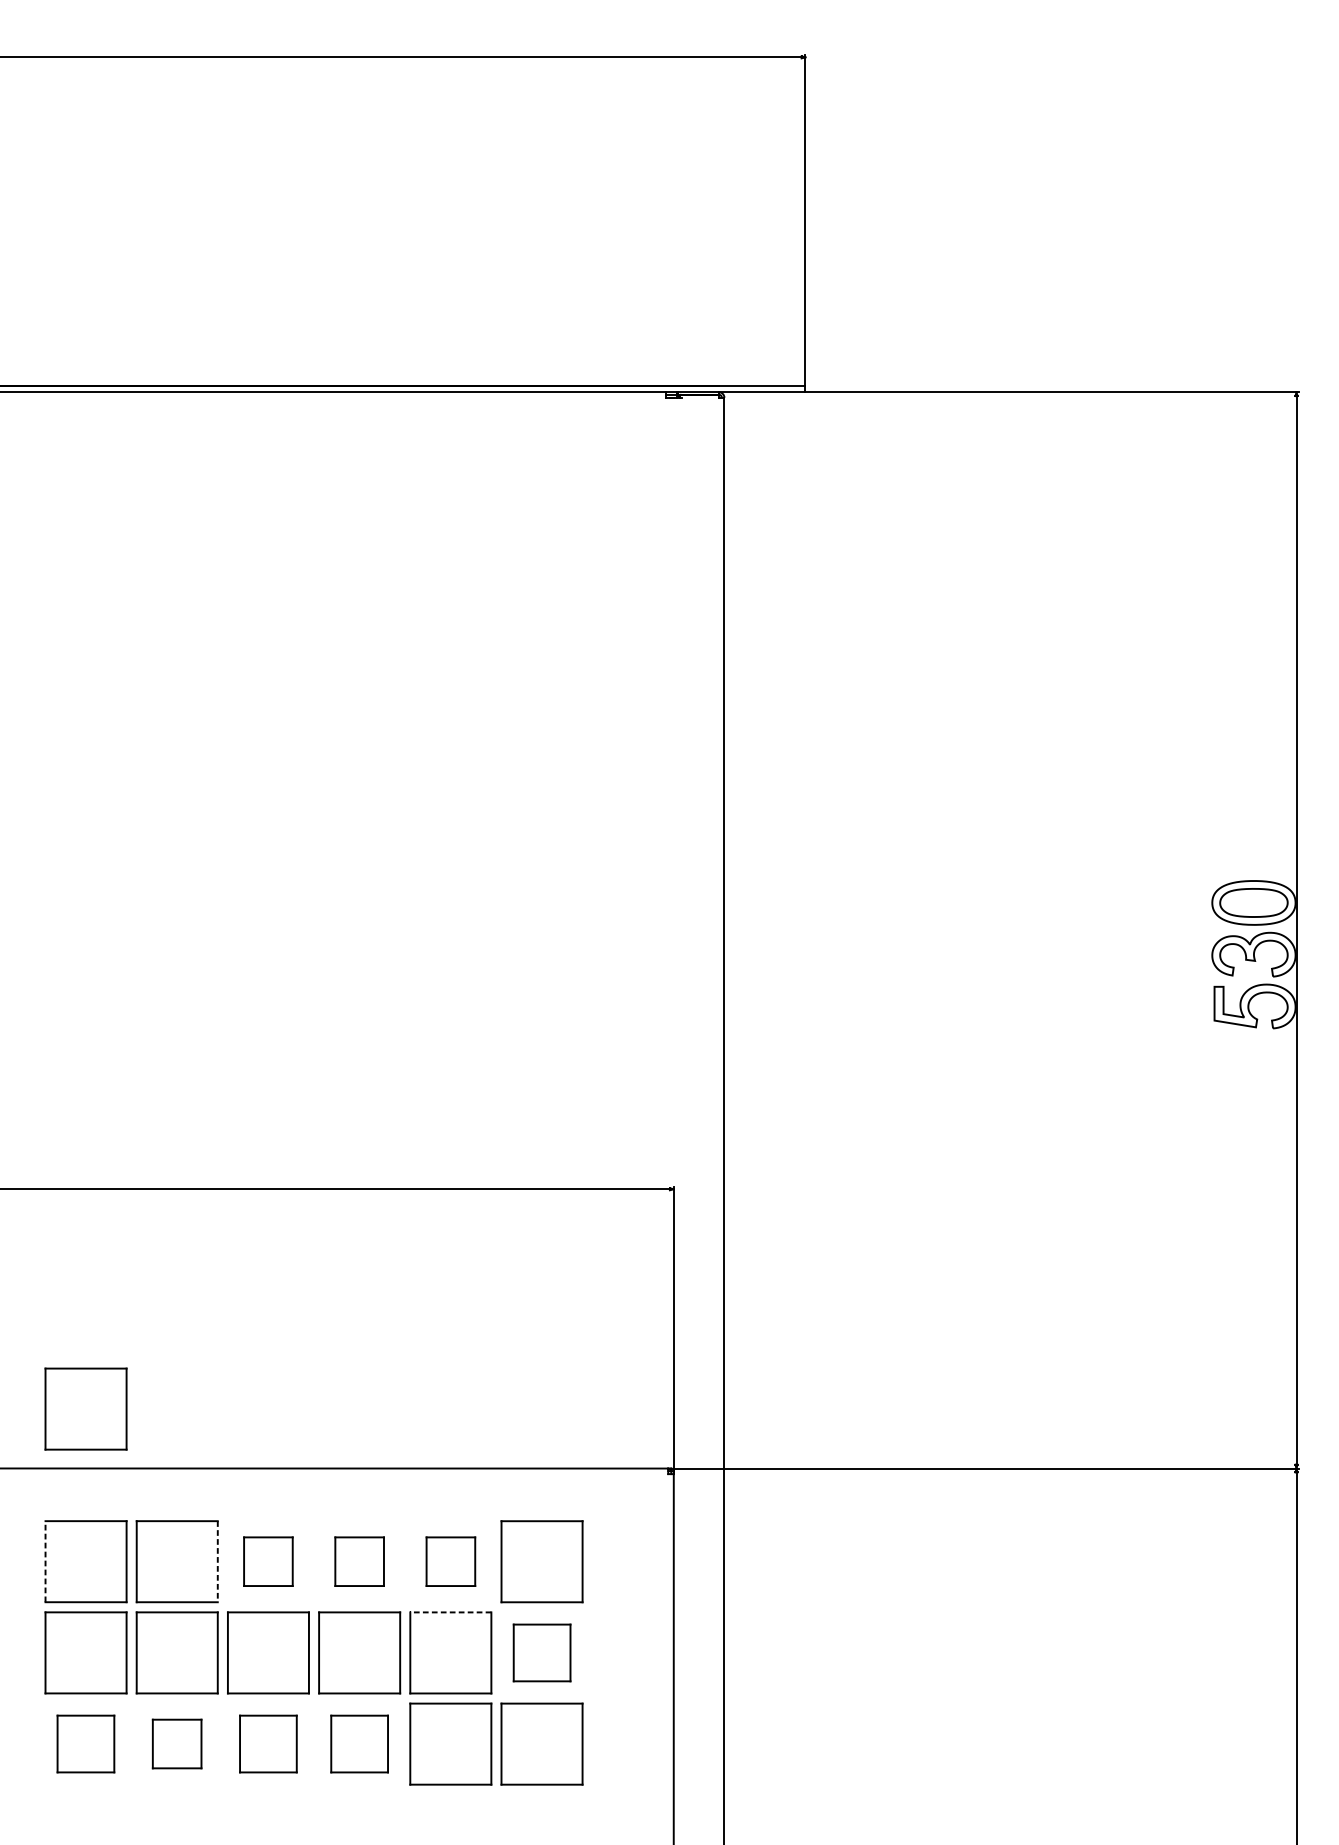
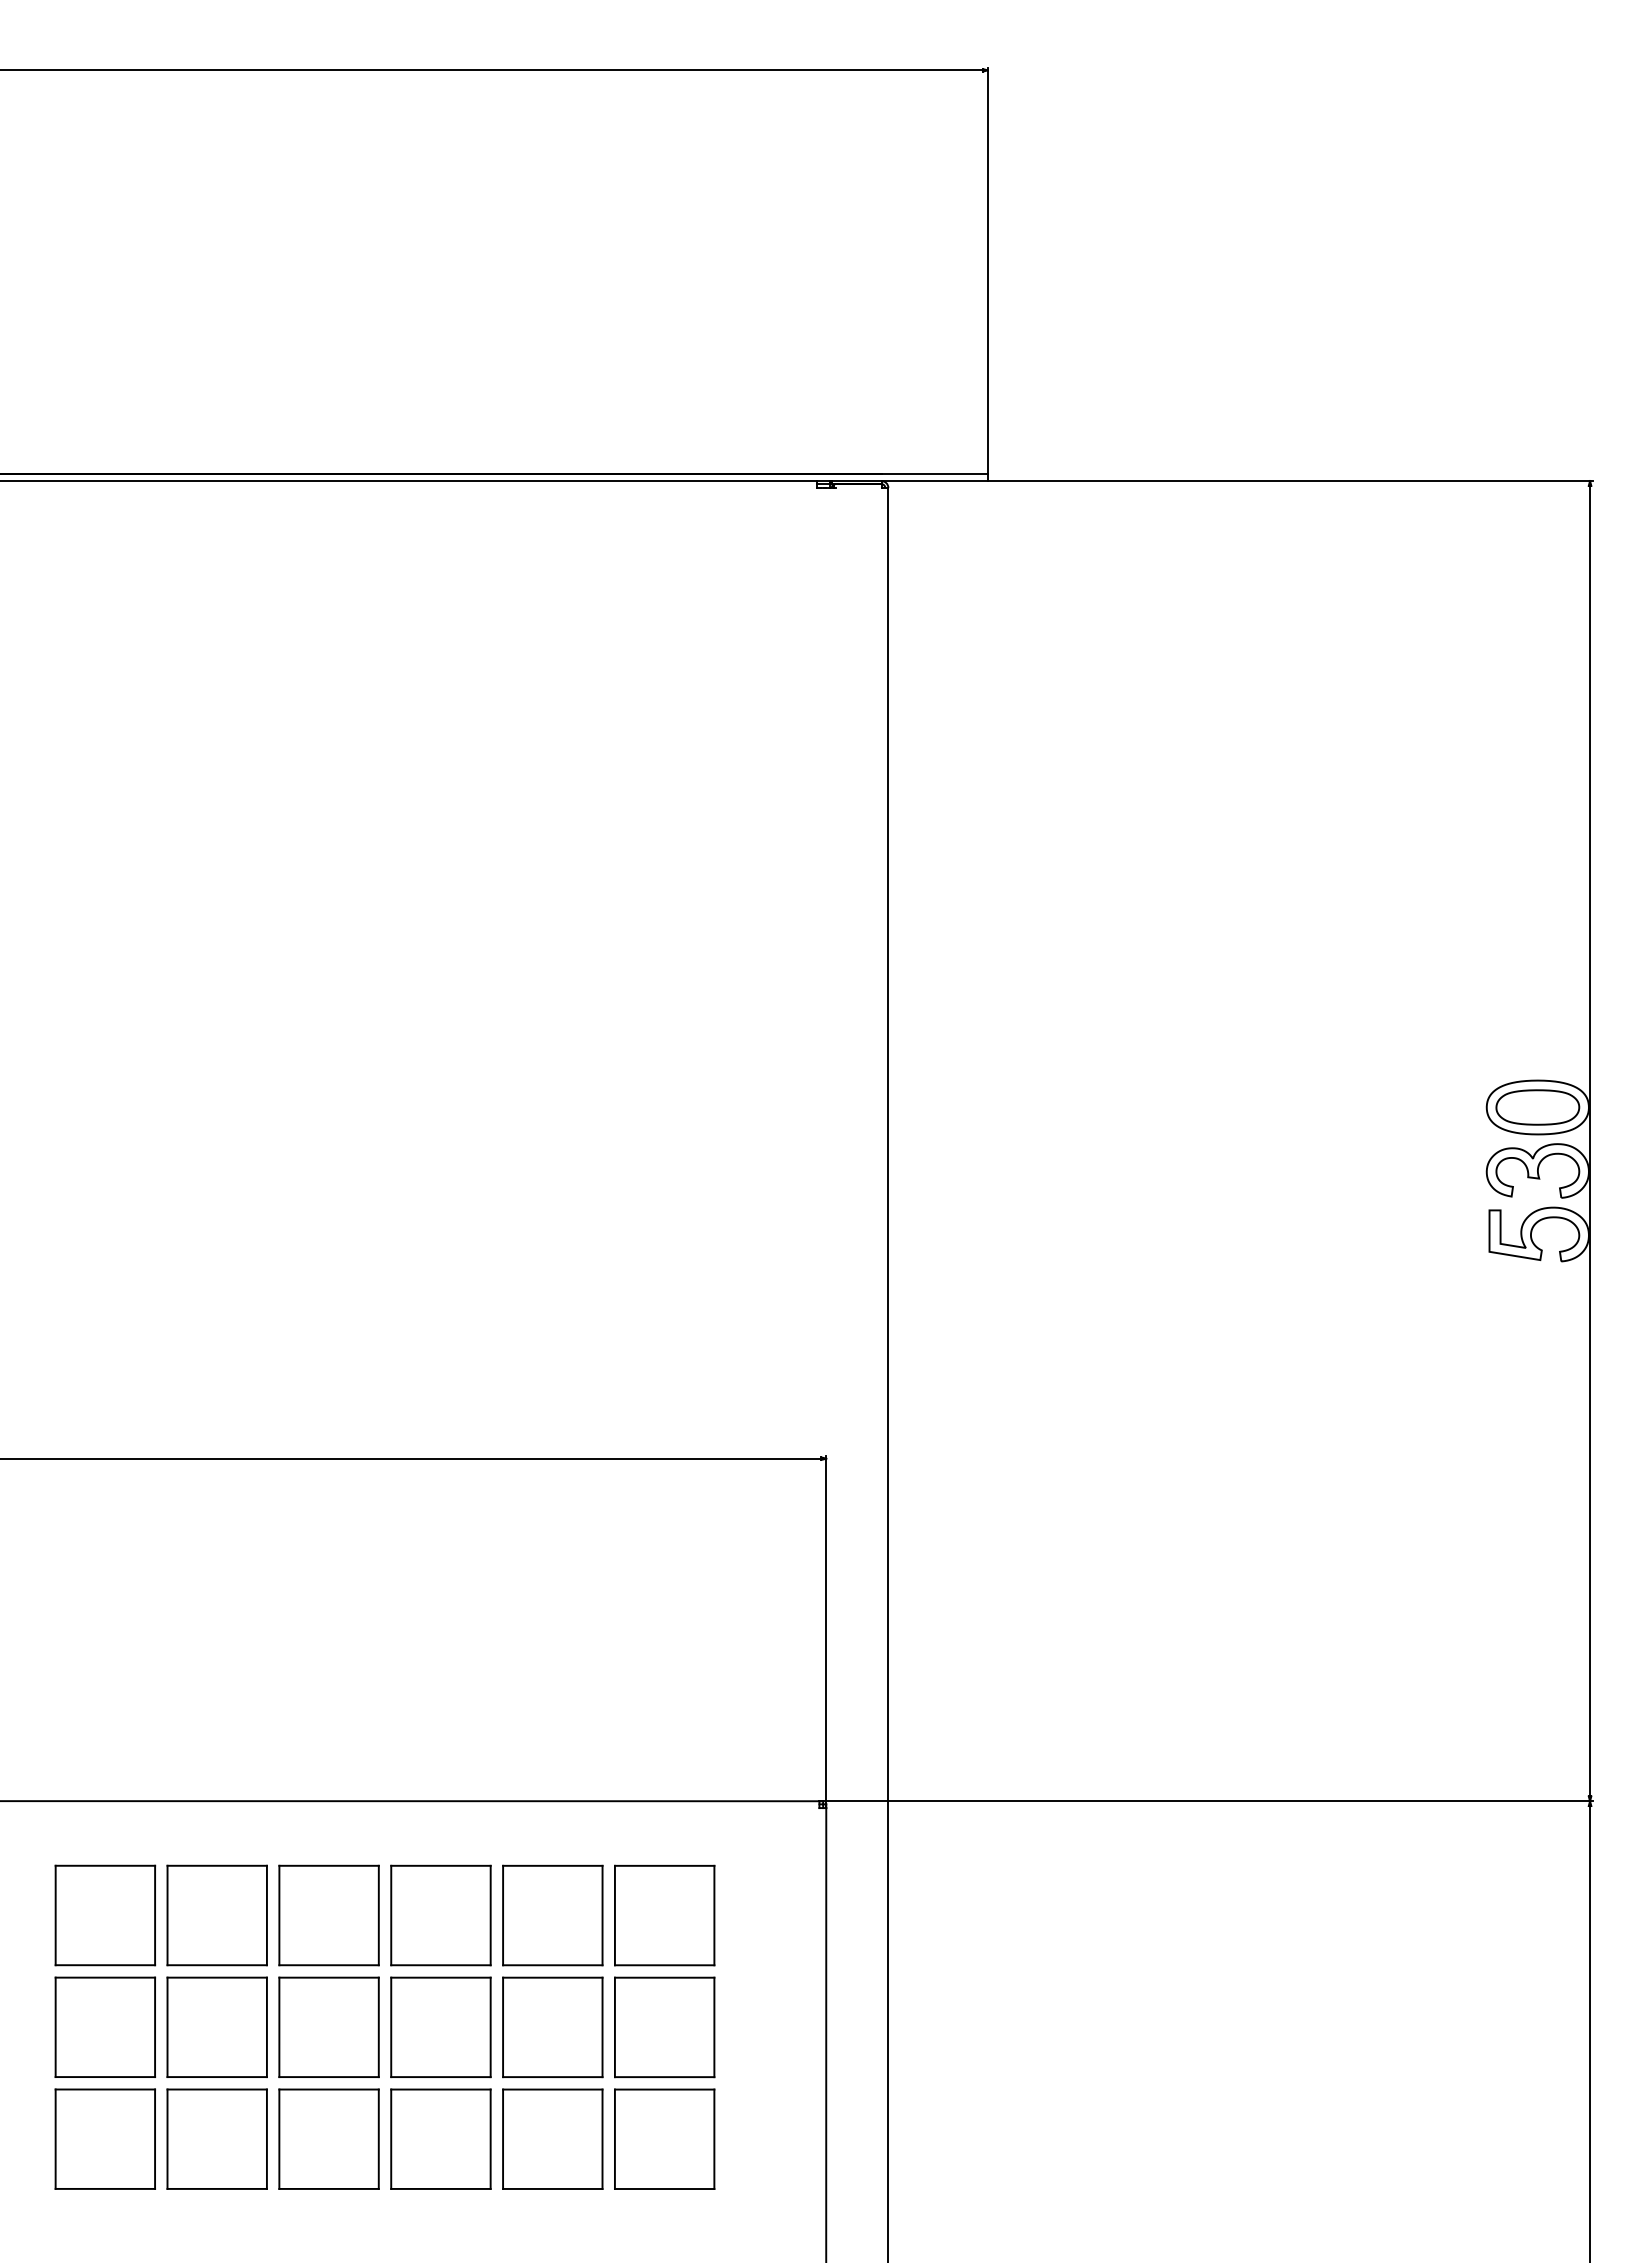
part: (86, 1408) -> (105, 1727), removed
line: (45, 1561) -> (55, 1915), dashed -> solid
line: (217, 1561) -> (266, 1915), dashed -> solid
part: (267, 1561) -> (328, 1915), size x1.67
part: (359, 1561) -> (440, 1915), size x1.67
part: (450, 1561) -> (552, 1915), size x1.67
line: (450, 1612) -> (552, 1977), dashed -> solid
part: (541, 1653) -> (664, 2027), size x1.43
part: (85, 1743) -> (104, 2138), size x1.43
part: (176, 1743) -> (216, 2138), size x1.67
part: (267, 1743) -> (328, 2138), size x1.43
part: (359, 1743) -> (440, 2138), size x1.43

